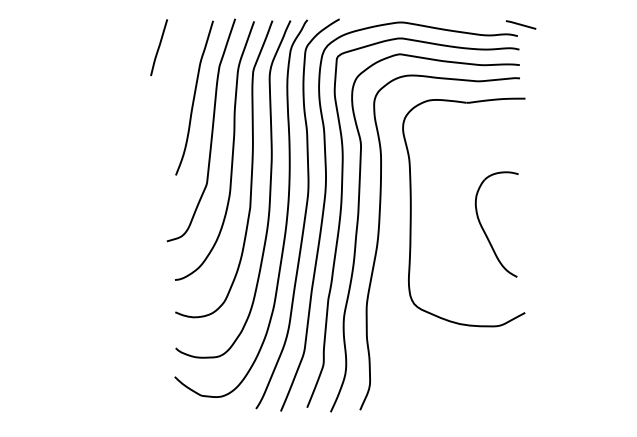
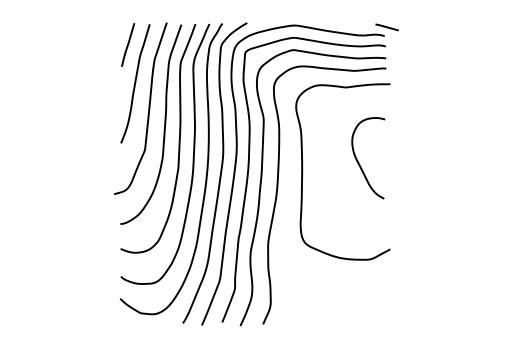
line: (159, 47) -> (128, 44), moved
part: (485, 230) -> (359, 162), moved

